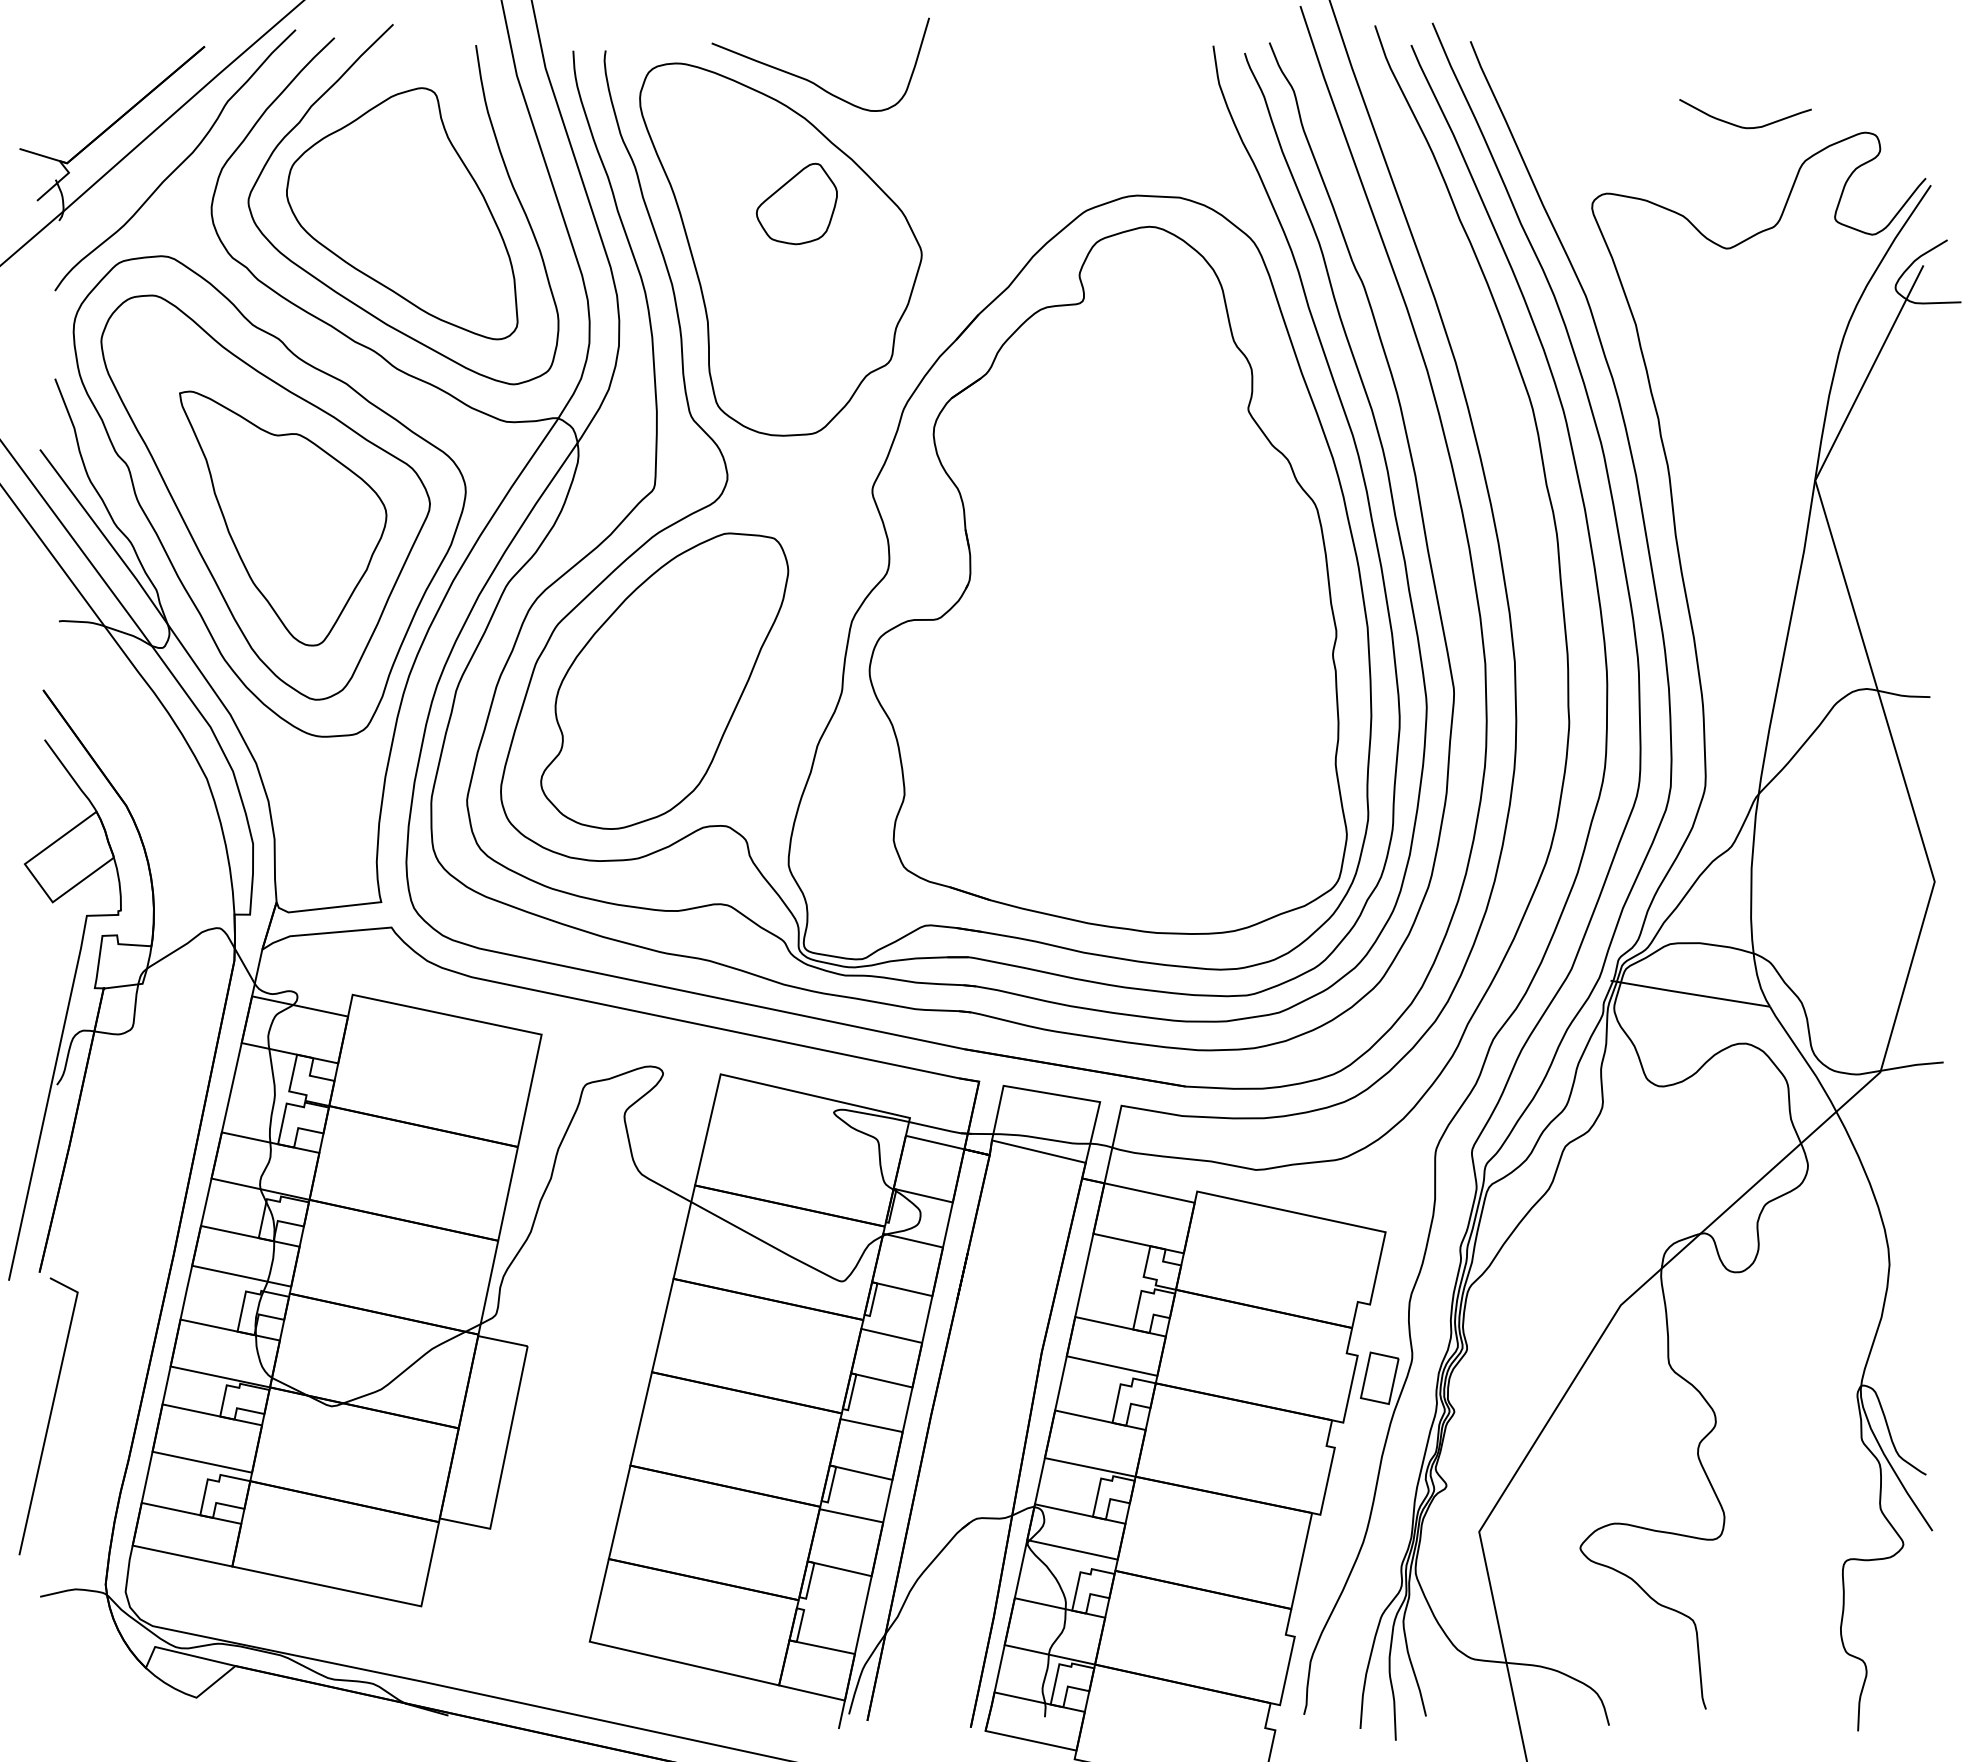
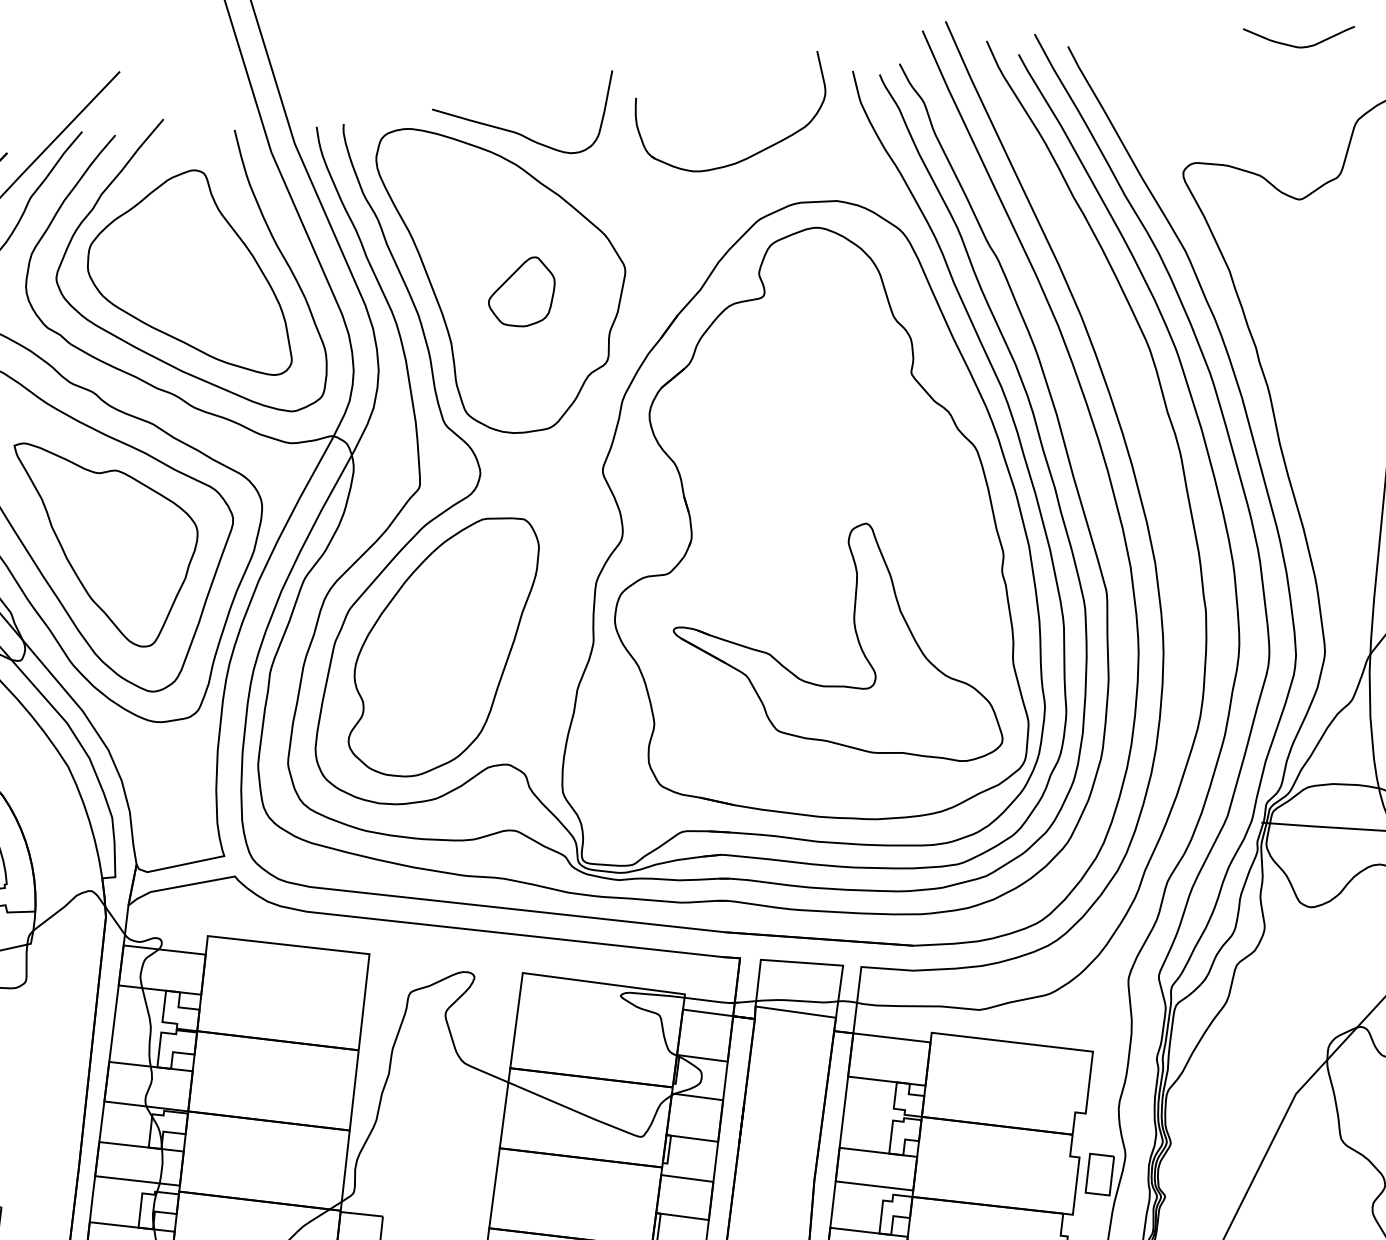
curve: (1743, 126) -> (1298, 46), moved
part: (1084, 133) -> (751, 154), added
part: (796, 203) -> (521, 292), moved
part: (1154, 721) -> (857, 642), added

